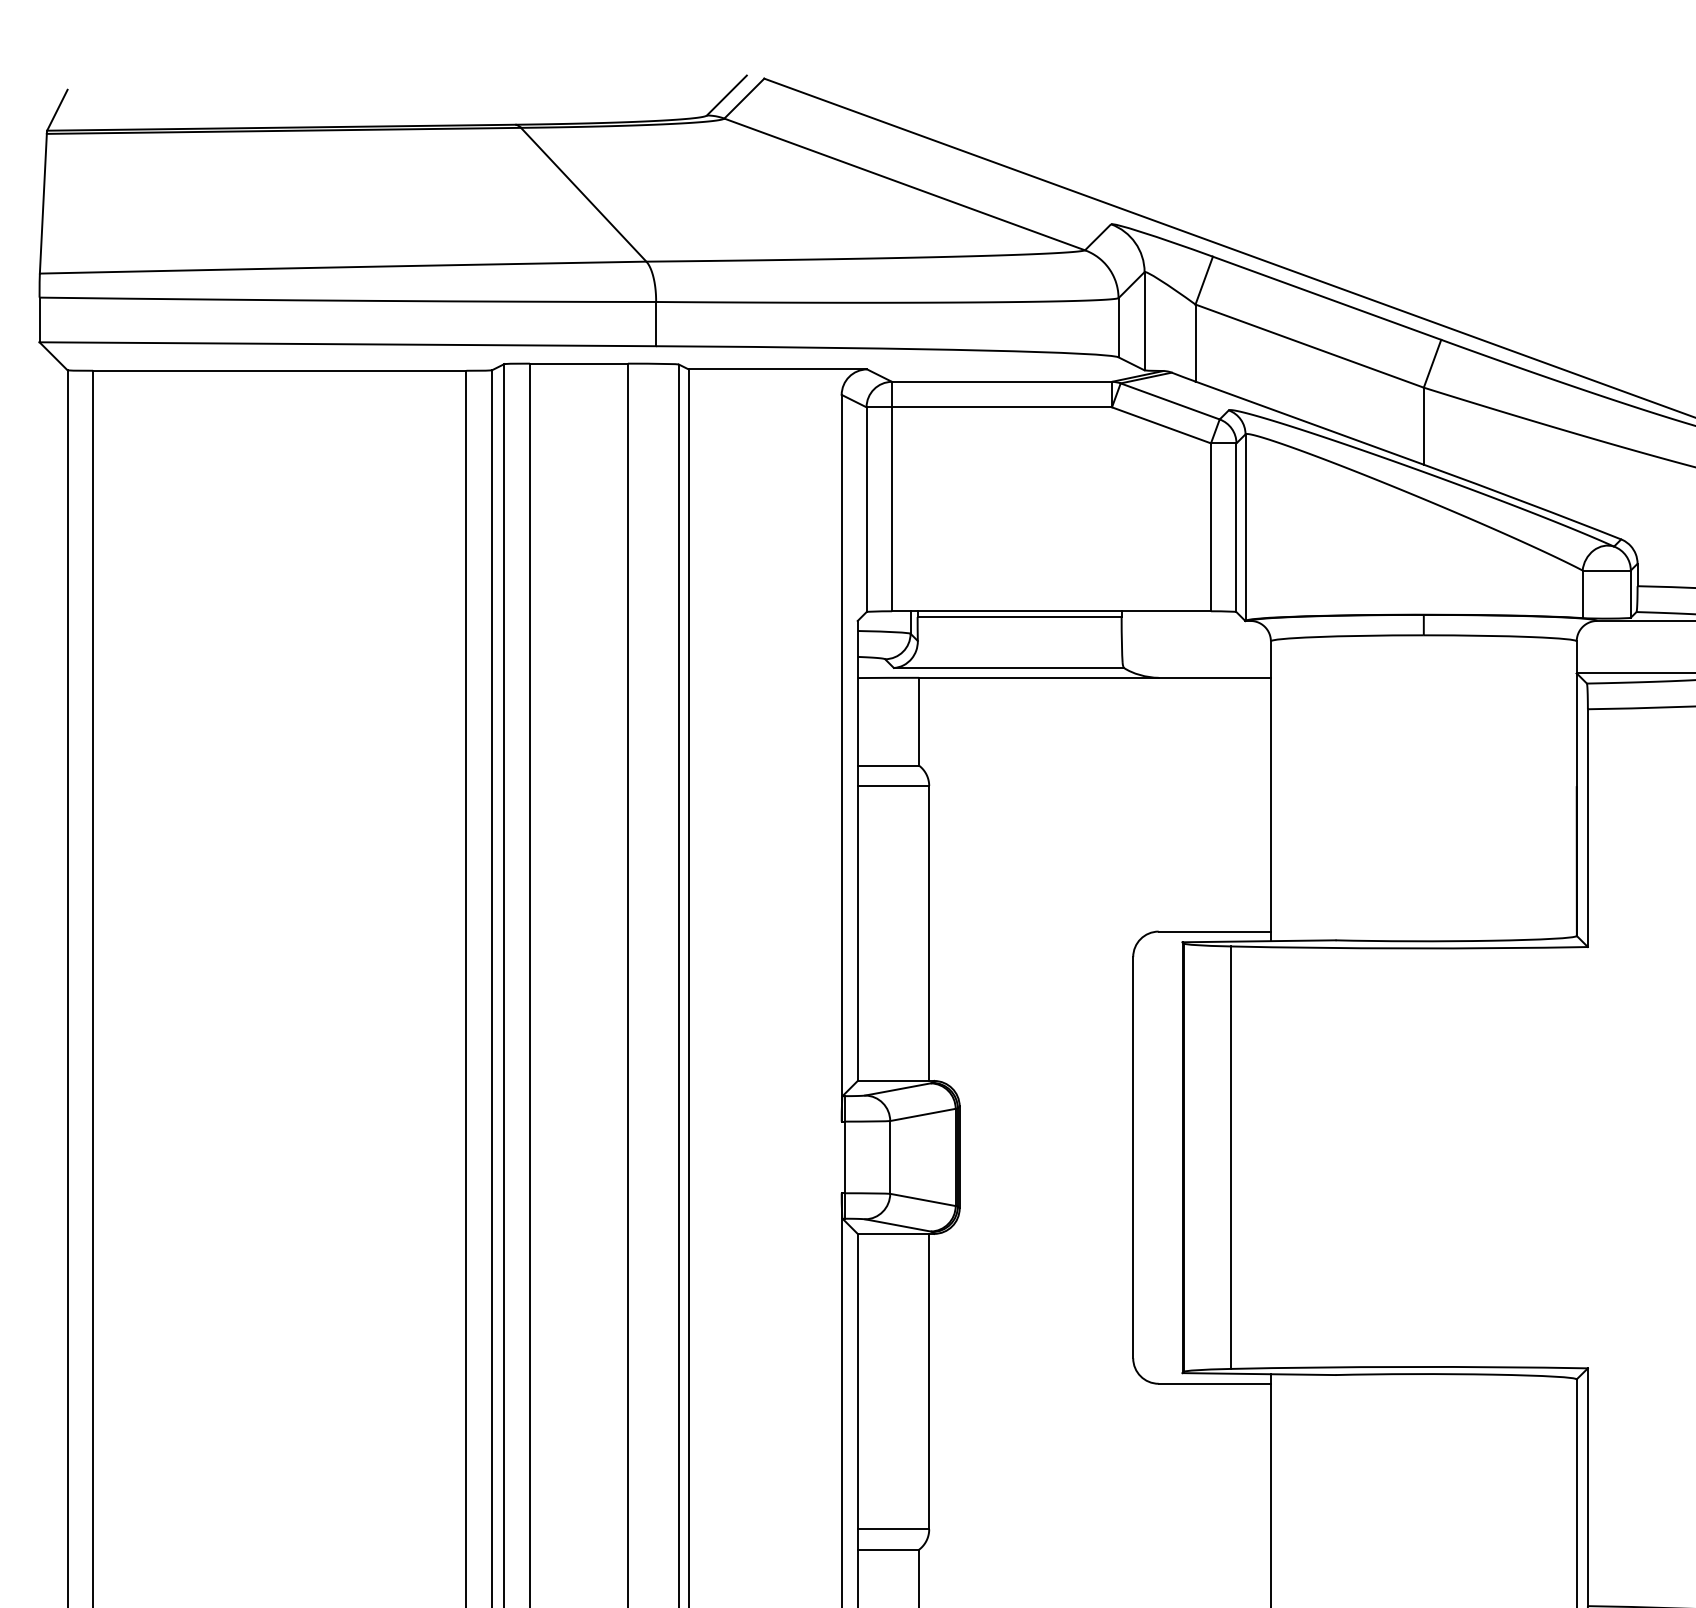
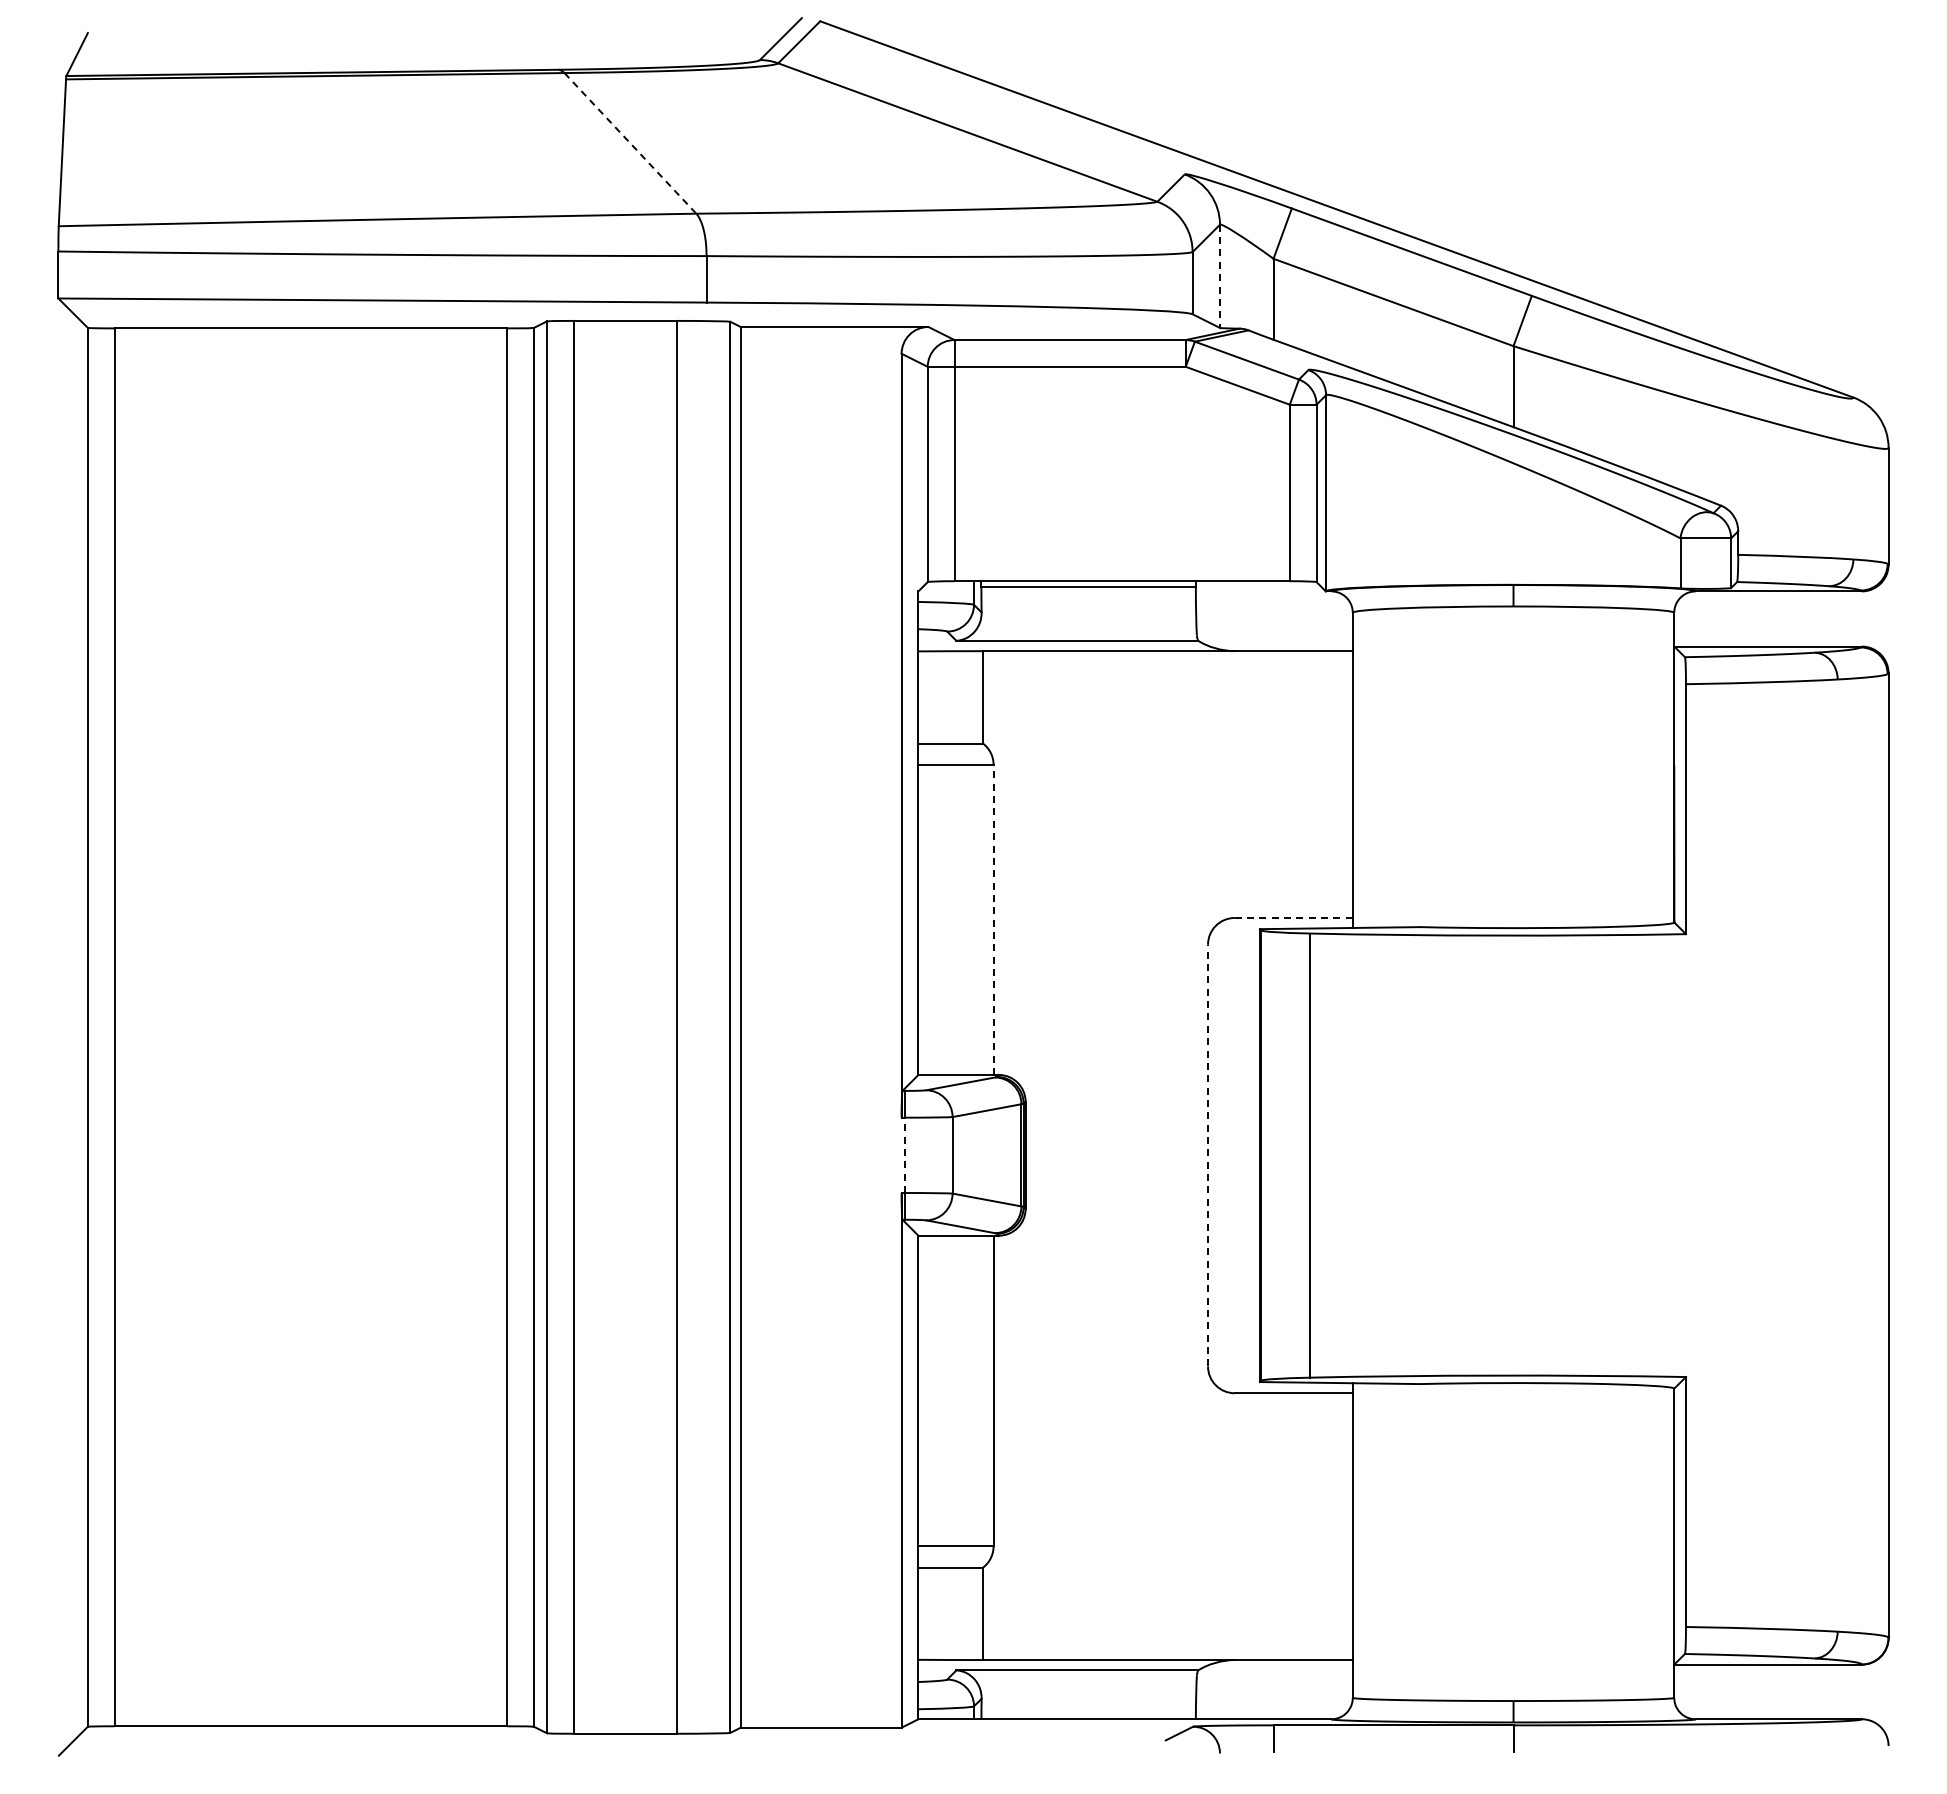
line: (583, 194) -> (630, 143), solid -> dashed
line: (1145, 321) -> (1220, 276), solid -> dashed
line: (1214, 931) -> (1293, 917), solid -> dashed
line: (929, 933) -> (993, 919), solid -> dashed
line: (845, 1157) -> (905, 1155), solid -> dashed
line: (1133, 1157) -> (1208, 1155), solid -> dashed

